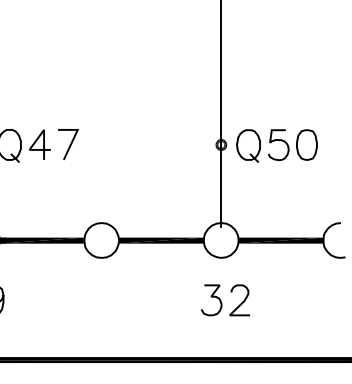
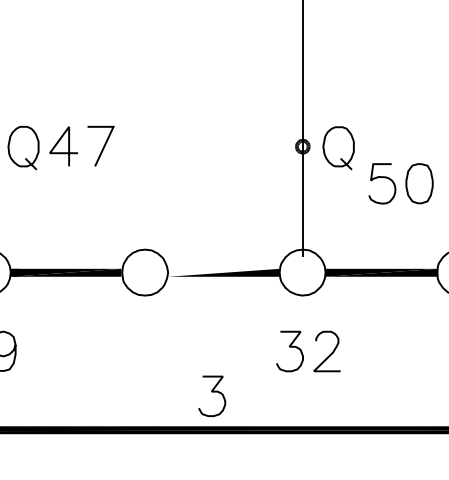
part: (292, 144) -> (400, 182), moved
fill: (161, 240) -> (223, 272), removed
curve: (152, 331) -> (212, 392), added

